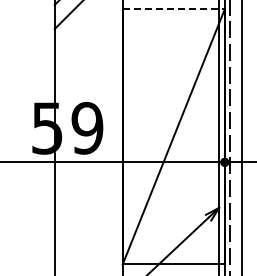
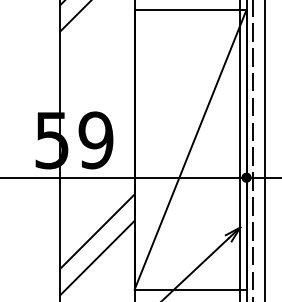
line: (174, 9) -> (191, 10), dashed -> solid
line: (88, 211) -> (97, 231), added
line: (88, 235) -> (97, 257), added

